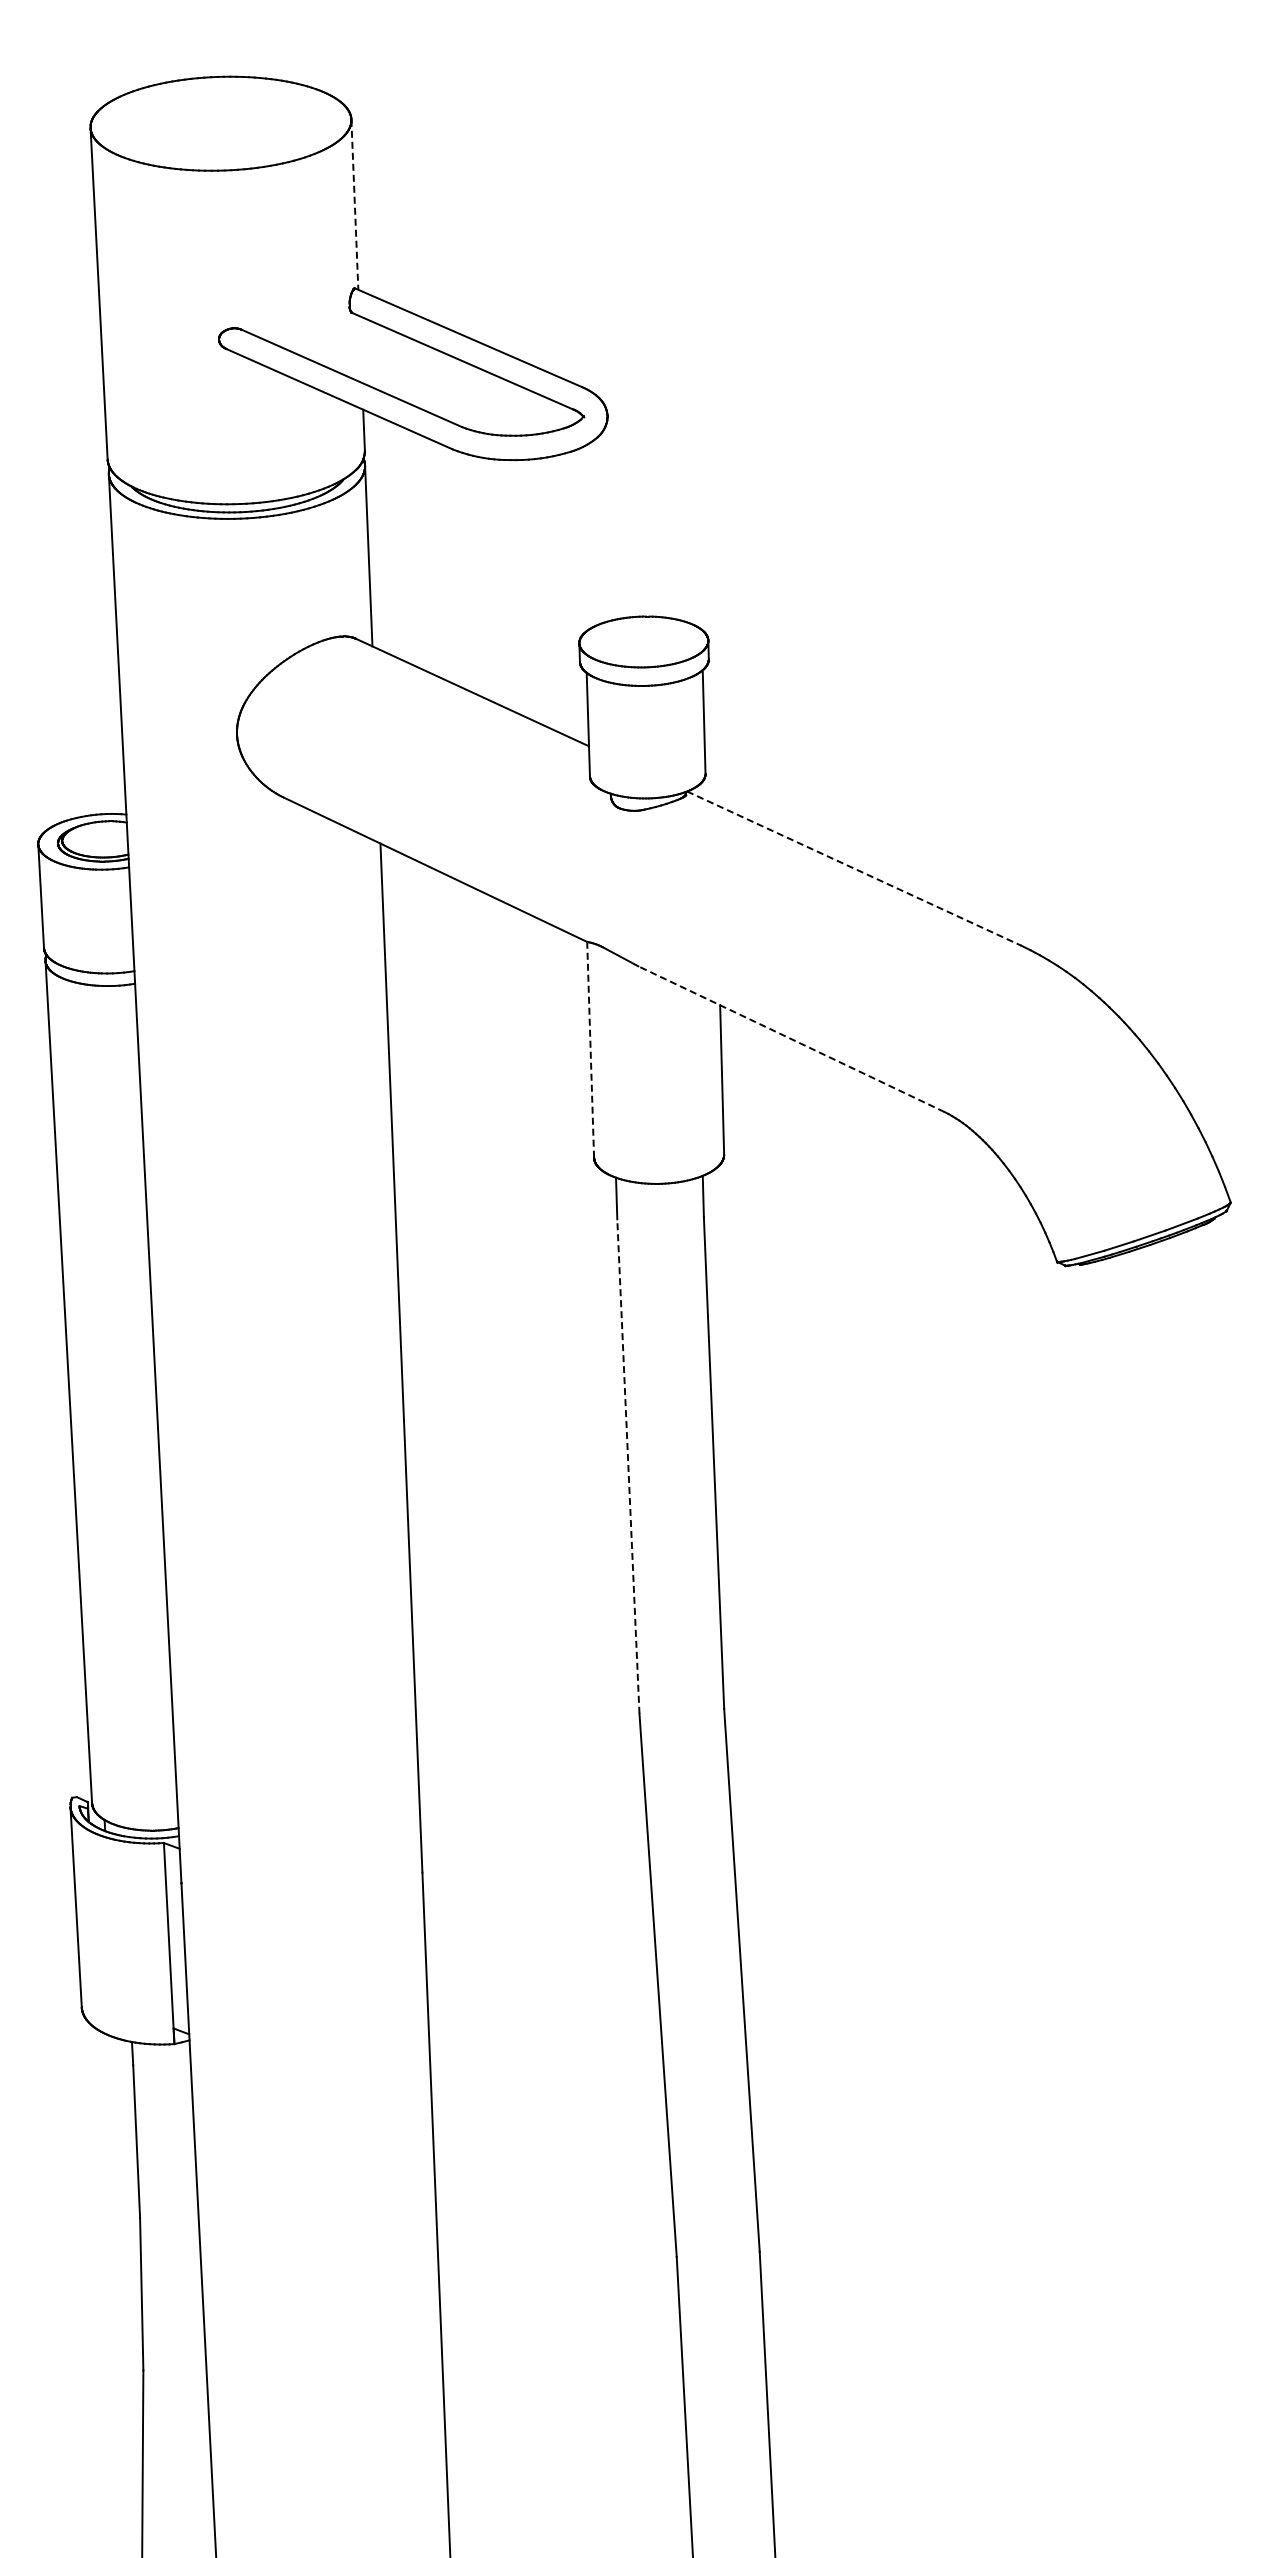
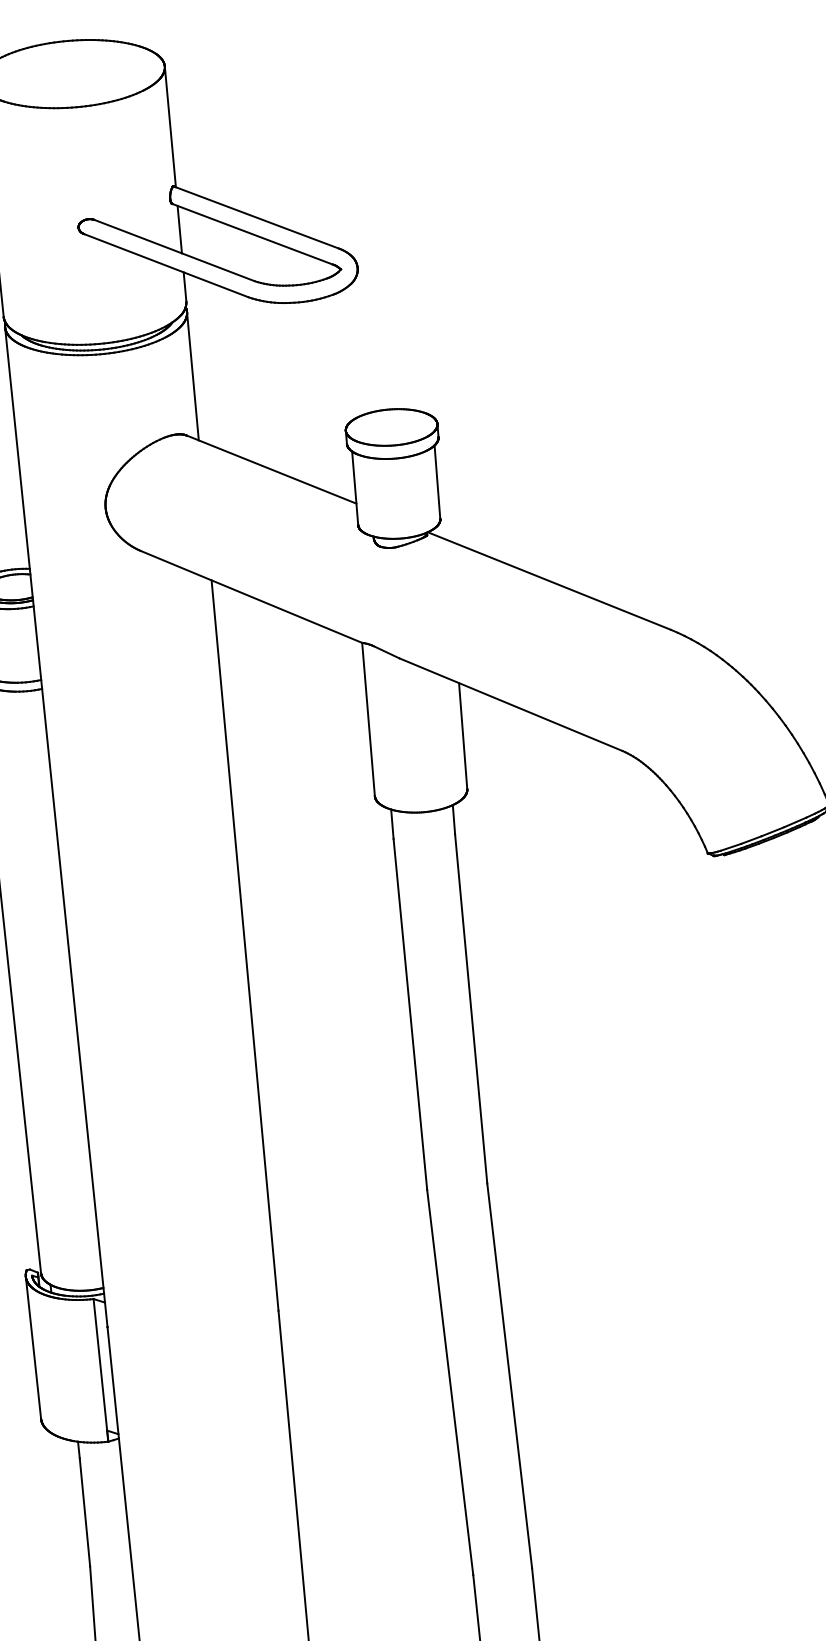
line: (354, 205) -> (170, 127), dashed -> solid
line: (360, 349) -> (179, 229), added
line: (854, 868) -> (549, 581), dashed -> solid
line: (791, 1039) -> (511, 704), dashed -> solid
line: (590, 1049) -> (368, 719), dashed -> solid
line: (628, 1466) -> (410, 1014), dashed -> solid

